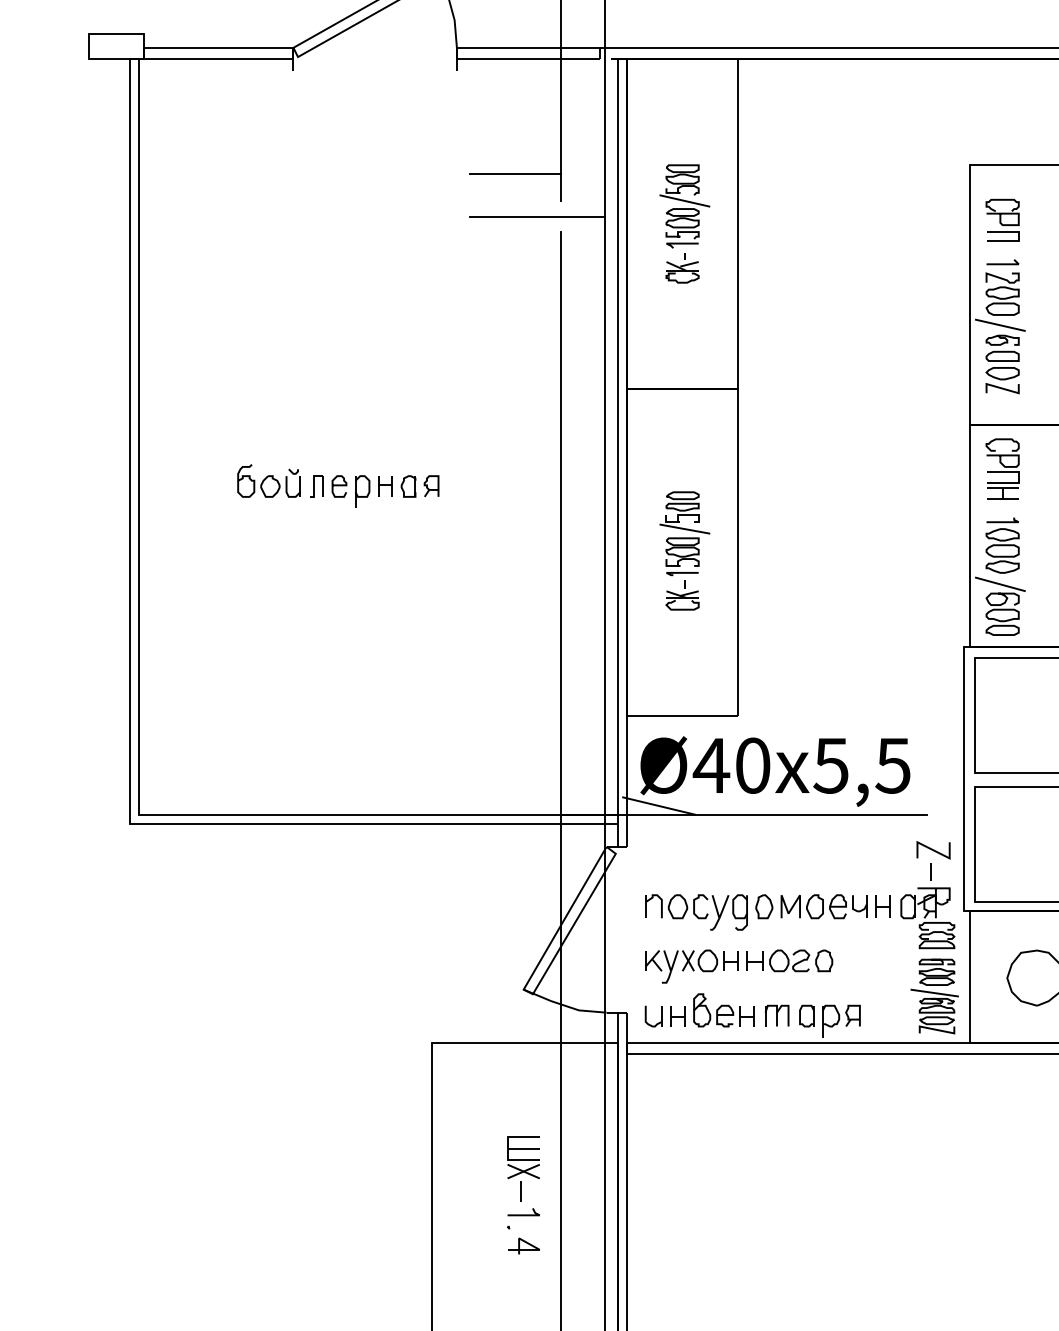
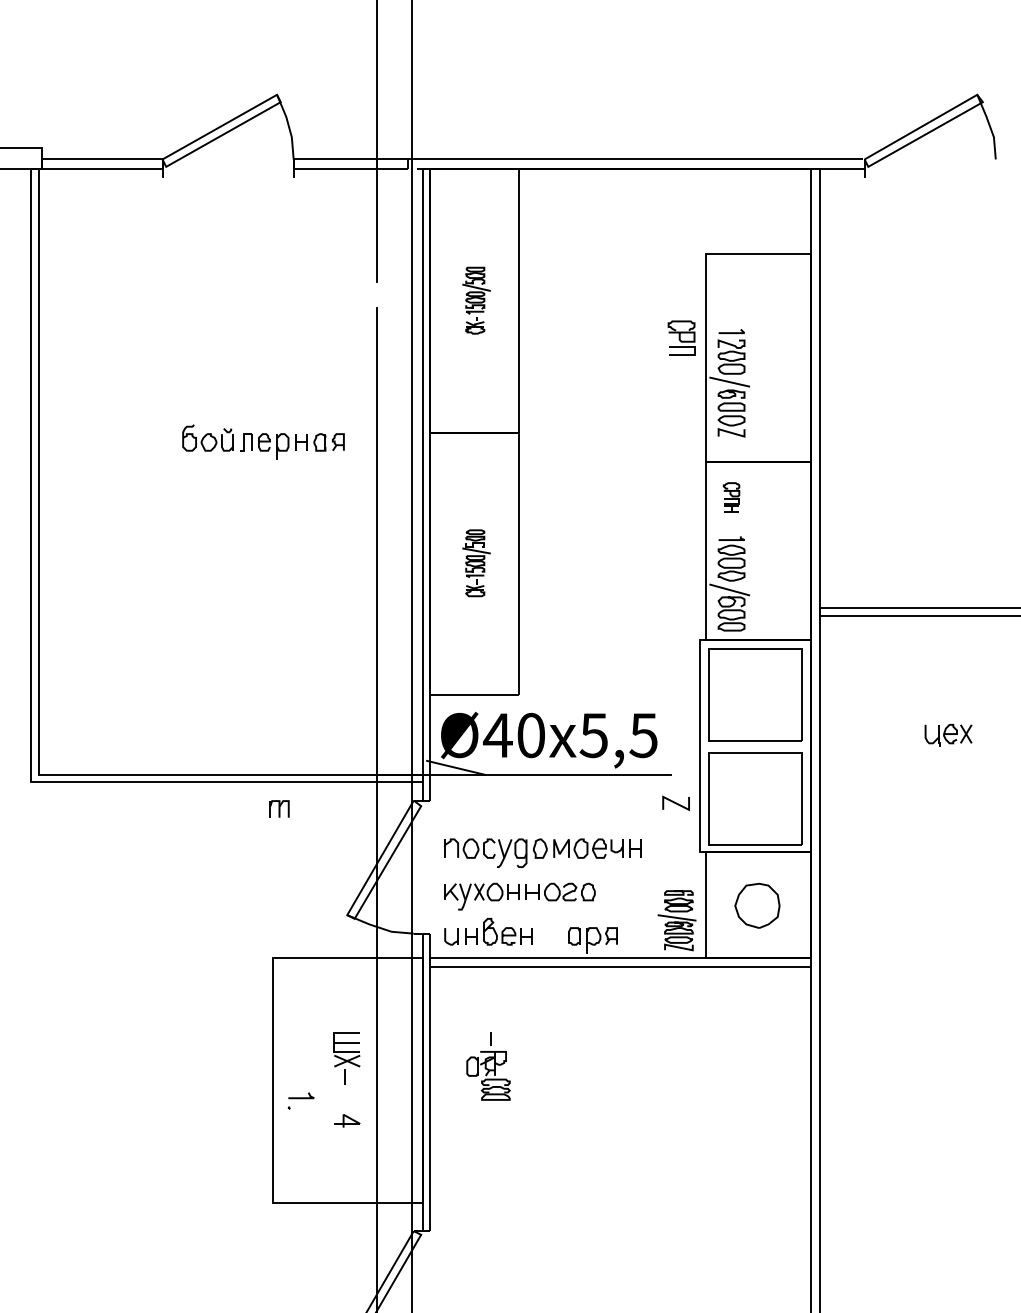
line: (515, 173) -> (340, 260), removed
line: (537, 217) -> (358, 295), removed
part: (1002, 219) -> (681, 337), moved
part: (684, 223) -> (476, 300), size x0.7
part: (1002, 469) -> (731, 497), size x0.6
part: (338, 485) -> (263, 441), moved
part: (684, 551) -> (476, 563), size x0.7
part: (927, 906) -> (488, 1066), moved
part: (776, 1014) -> (279, 808), moved
part: (523, 1218) -> (301, 1100), moved

